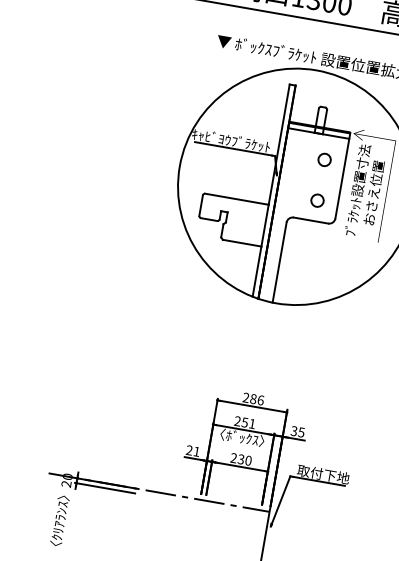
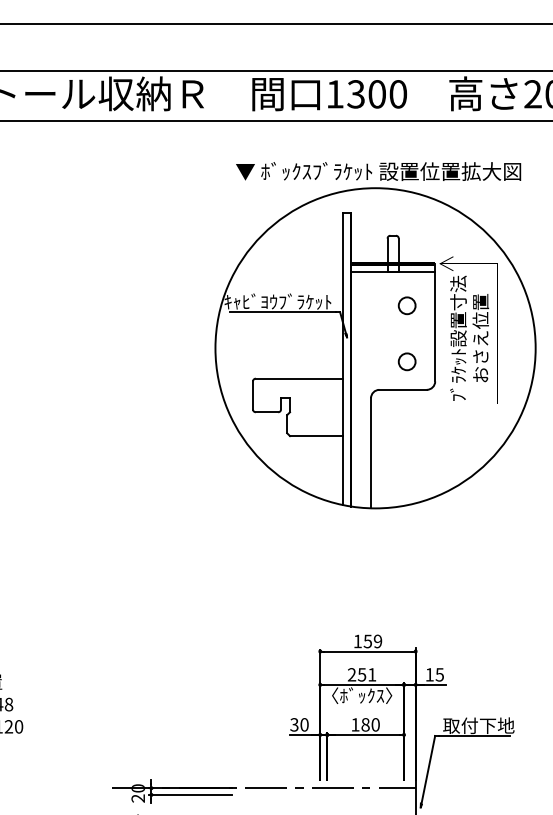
text: (253, 399) -> (367, 641), 286 -> 159
text: (294, 430) -> (429, 674), 35 -> 15
text: (193, 450) -> (299, 724), 21 -> 30
text: (237, 458) -> (360, 724), 230 -> 180

